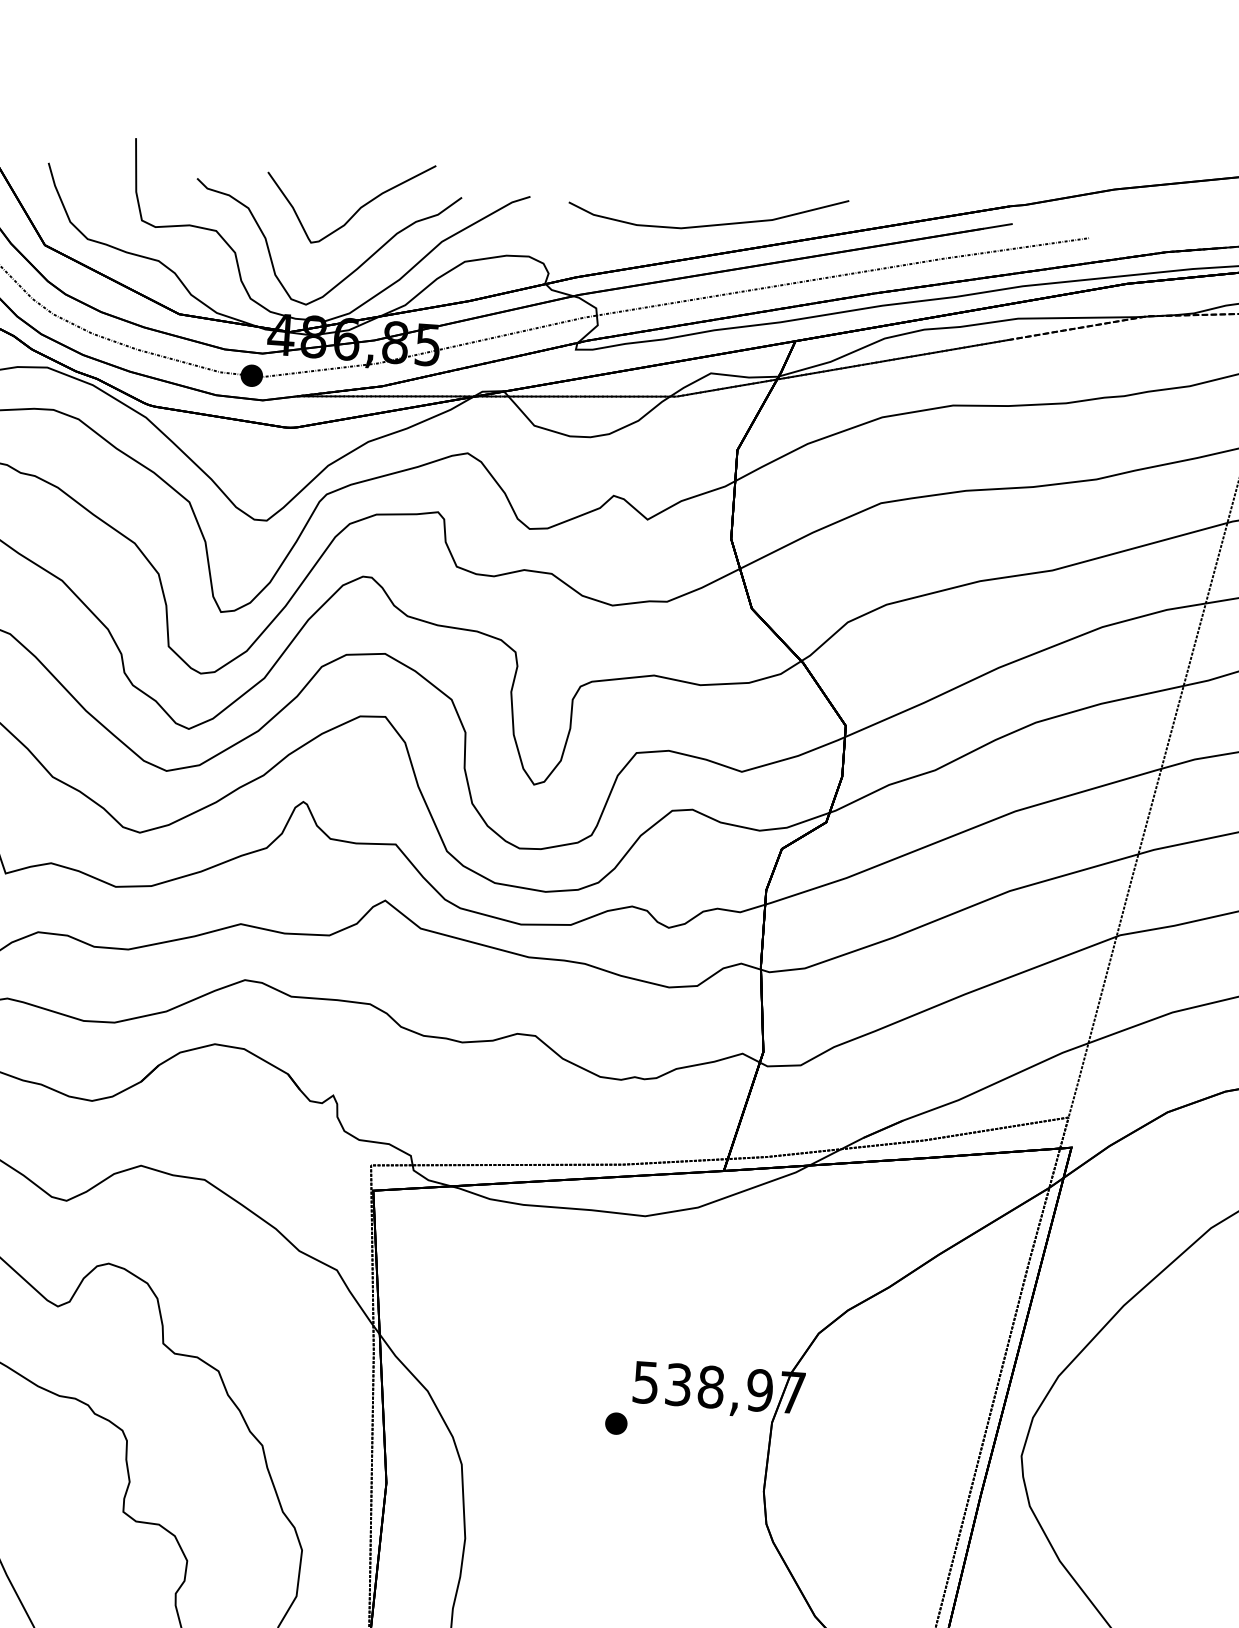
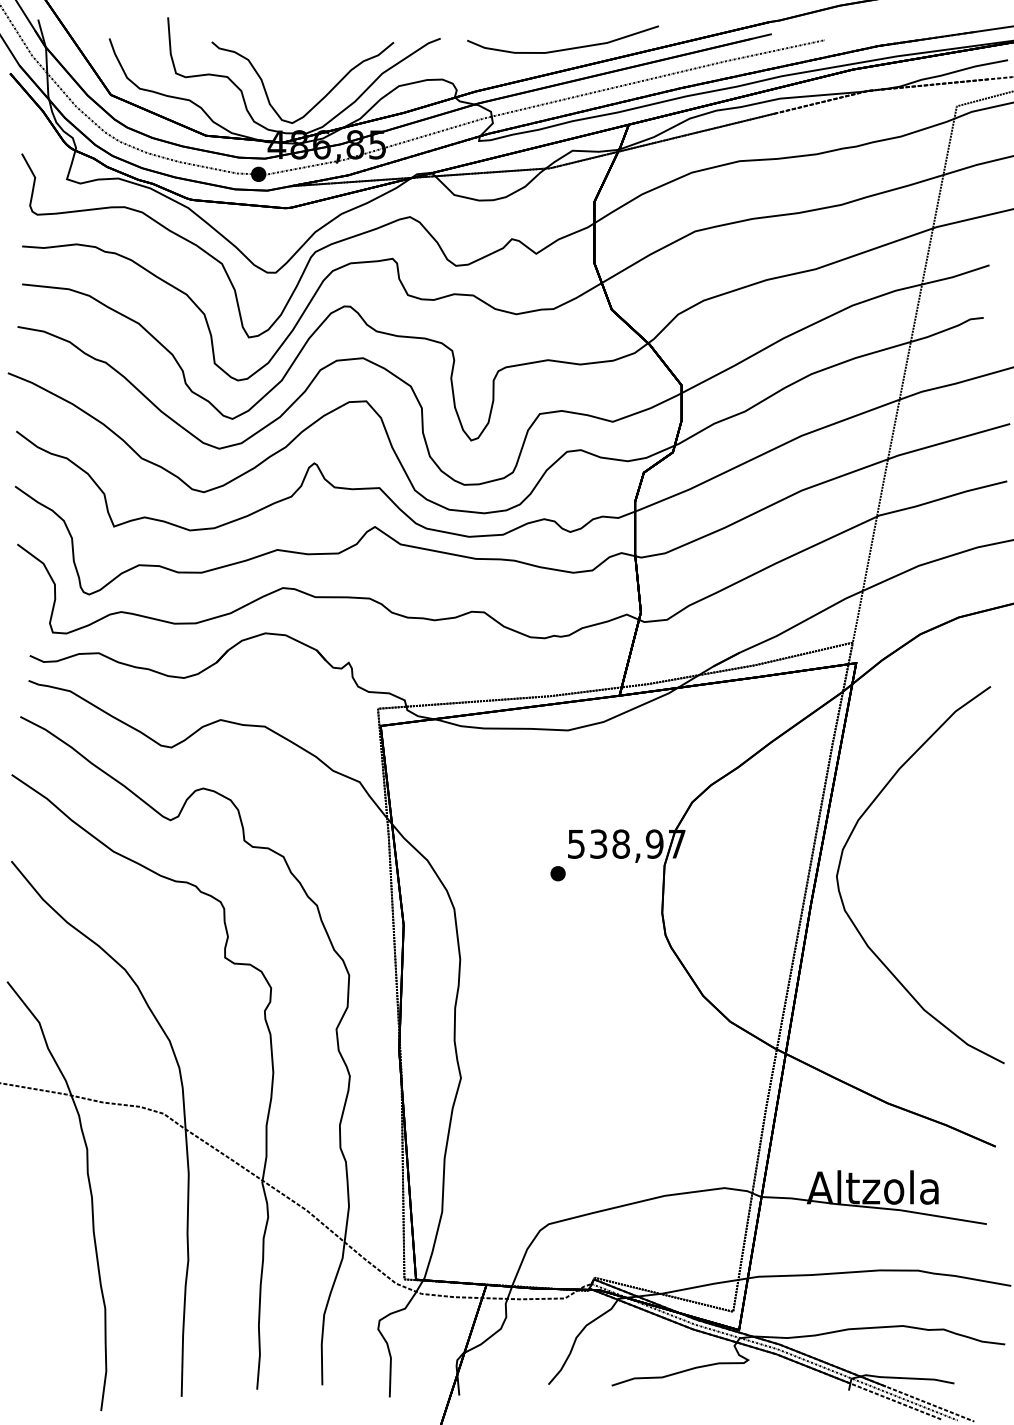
curve: (356, 209) -> (322, 55), removed

